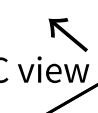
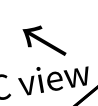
text: (67, 34) -> (43, 41), moved

